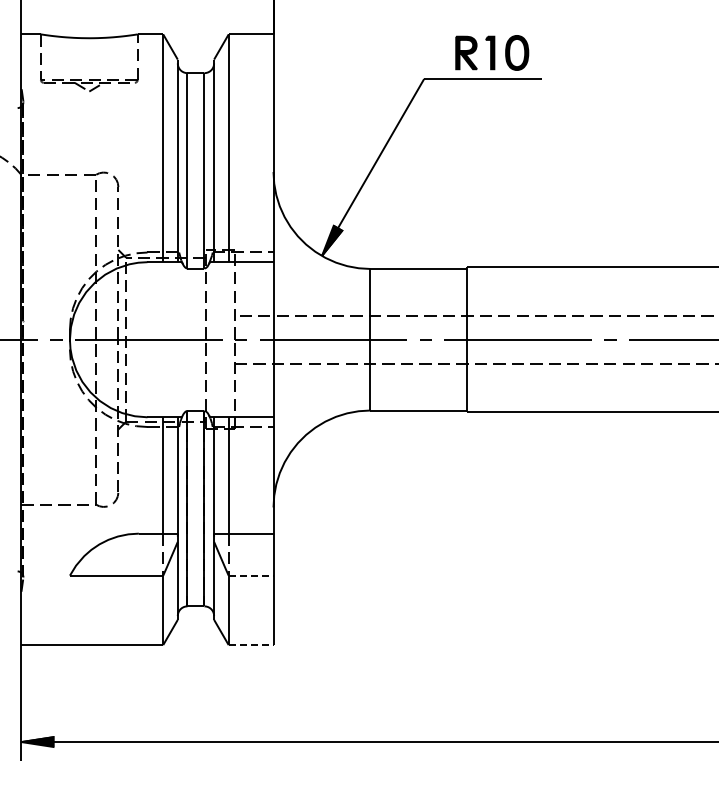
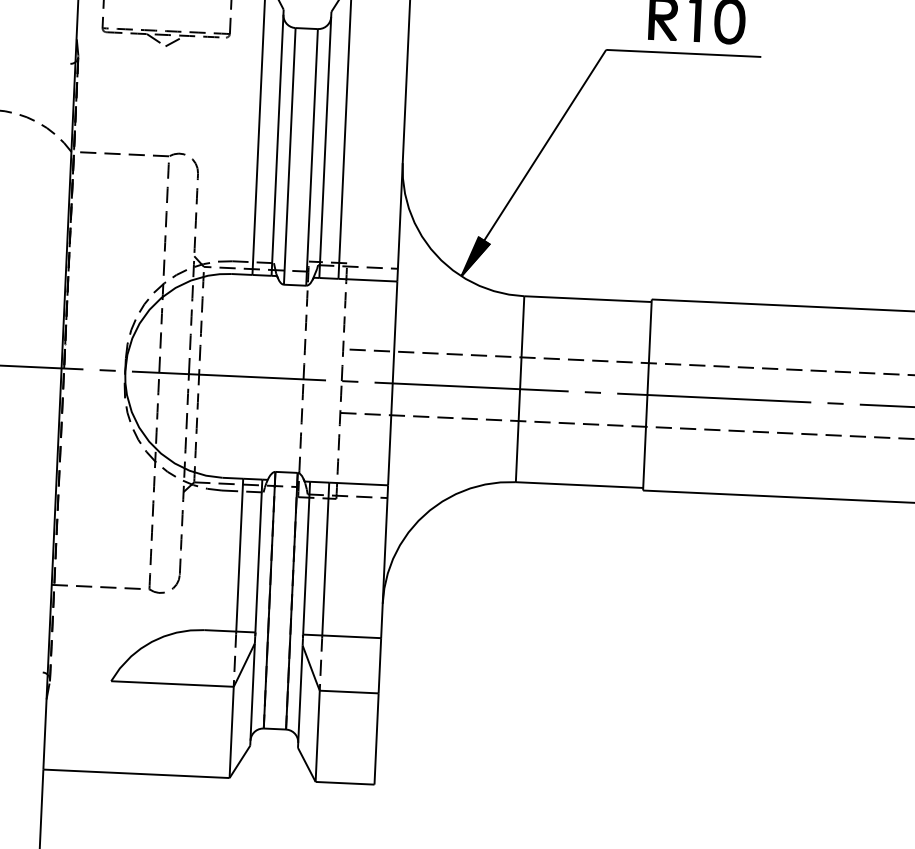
line: (251, 575) -> (349, 691), dashed -> solid
line: (251, 645) -> (345, 783), dashed -> solid

